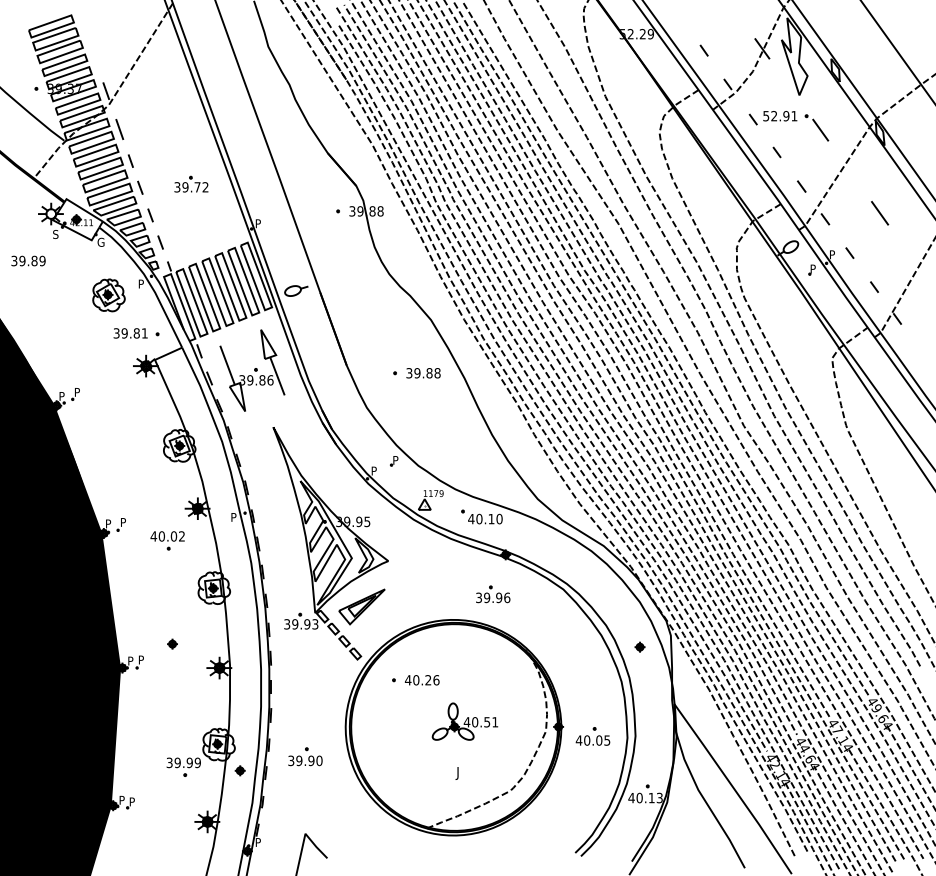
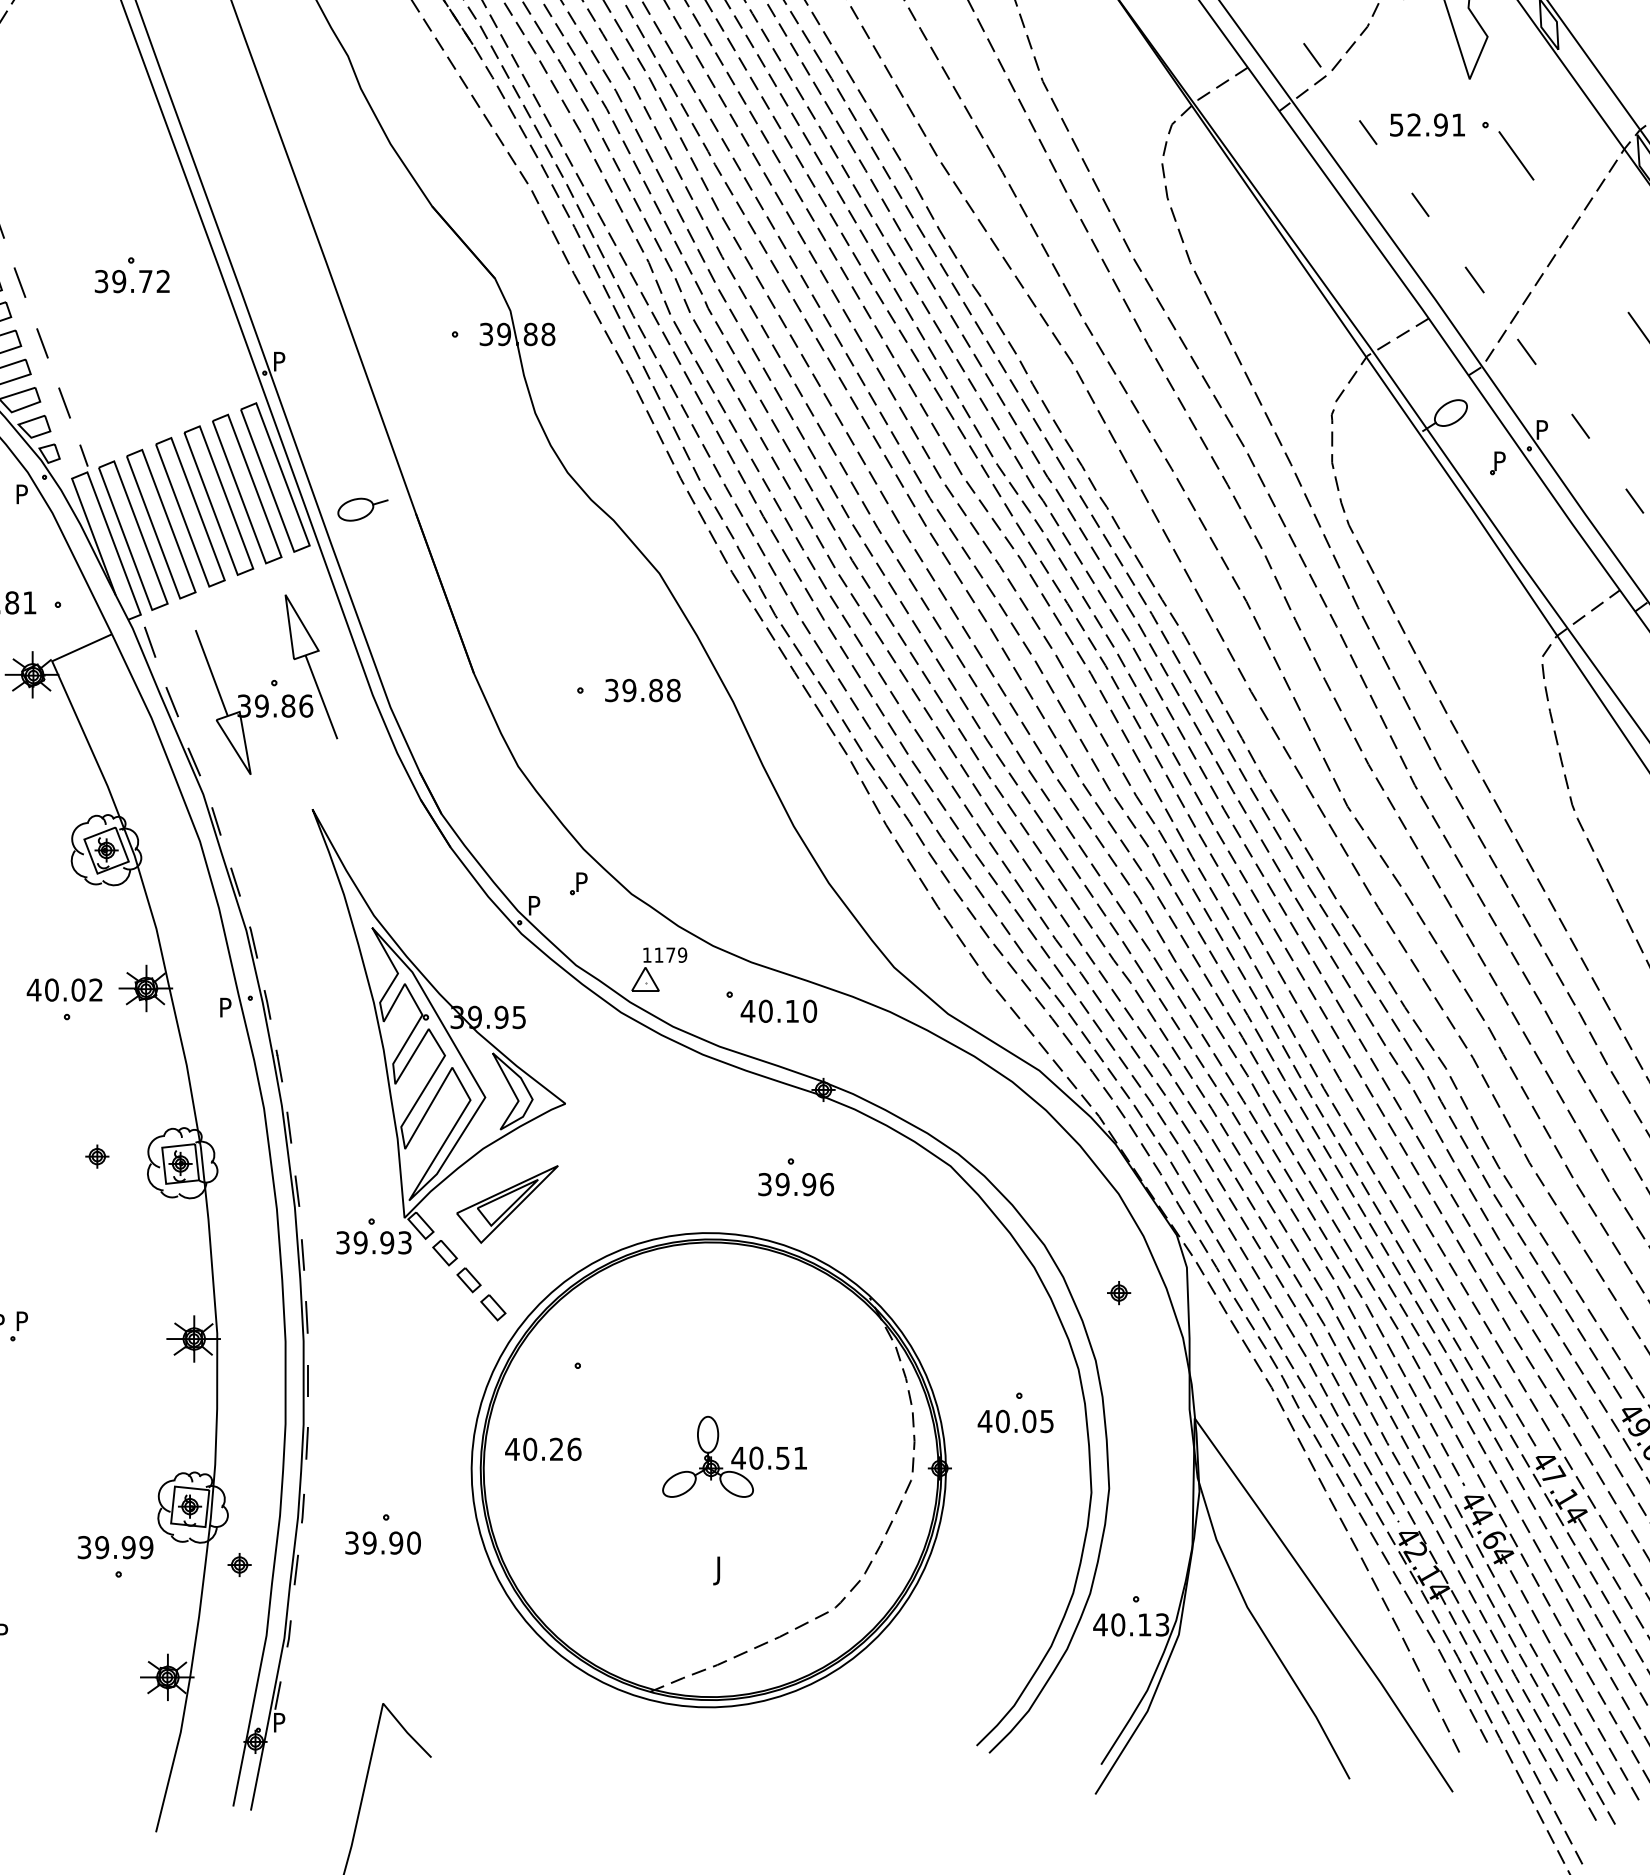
part: (167, 540) -> (64, 999), moved
part: (172, 643) -> (97, 1155), moved
text: (422, 680) -> (543, 1449), moved
part: (592, 736) -> (1014, 1412), moved

